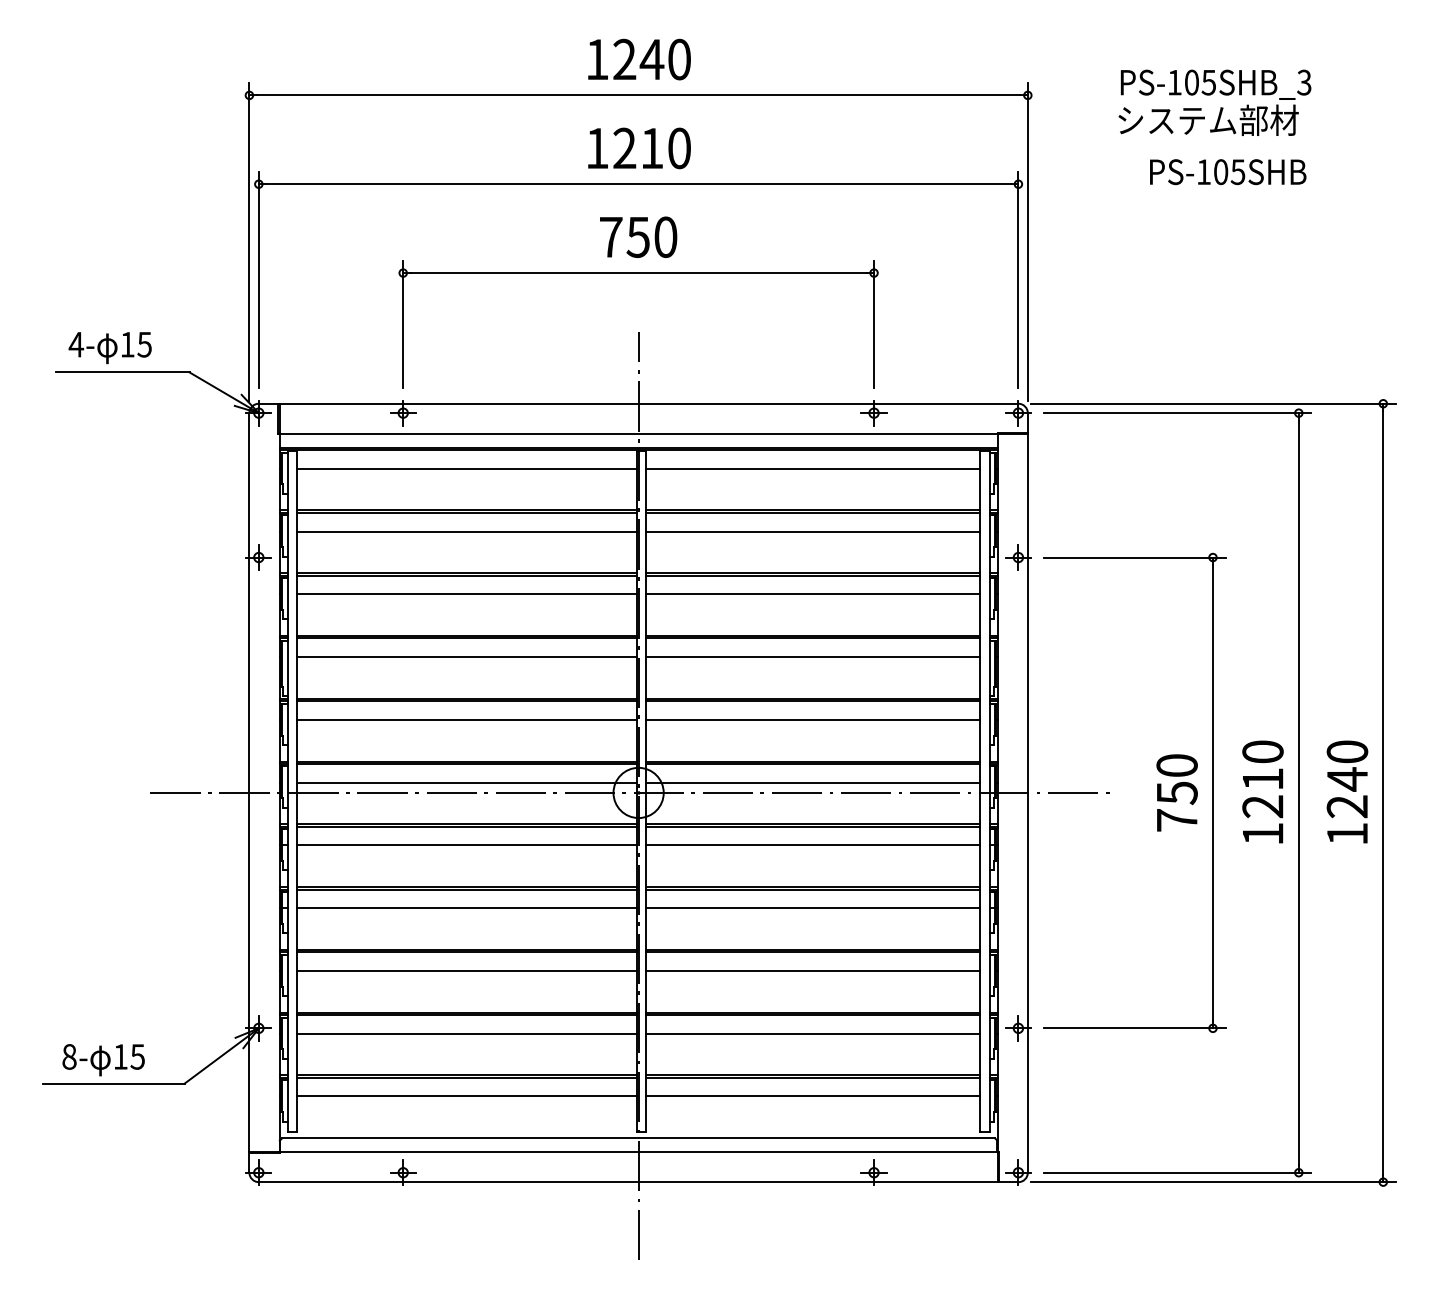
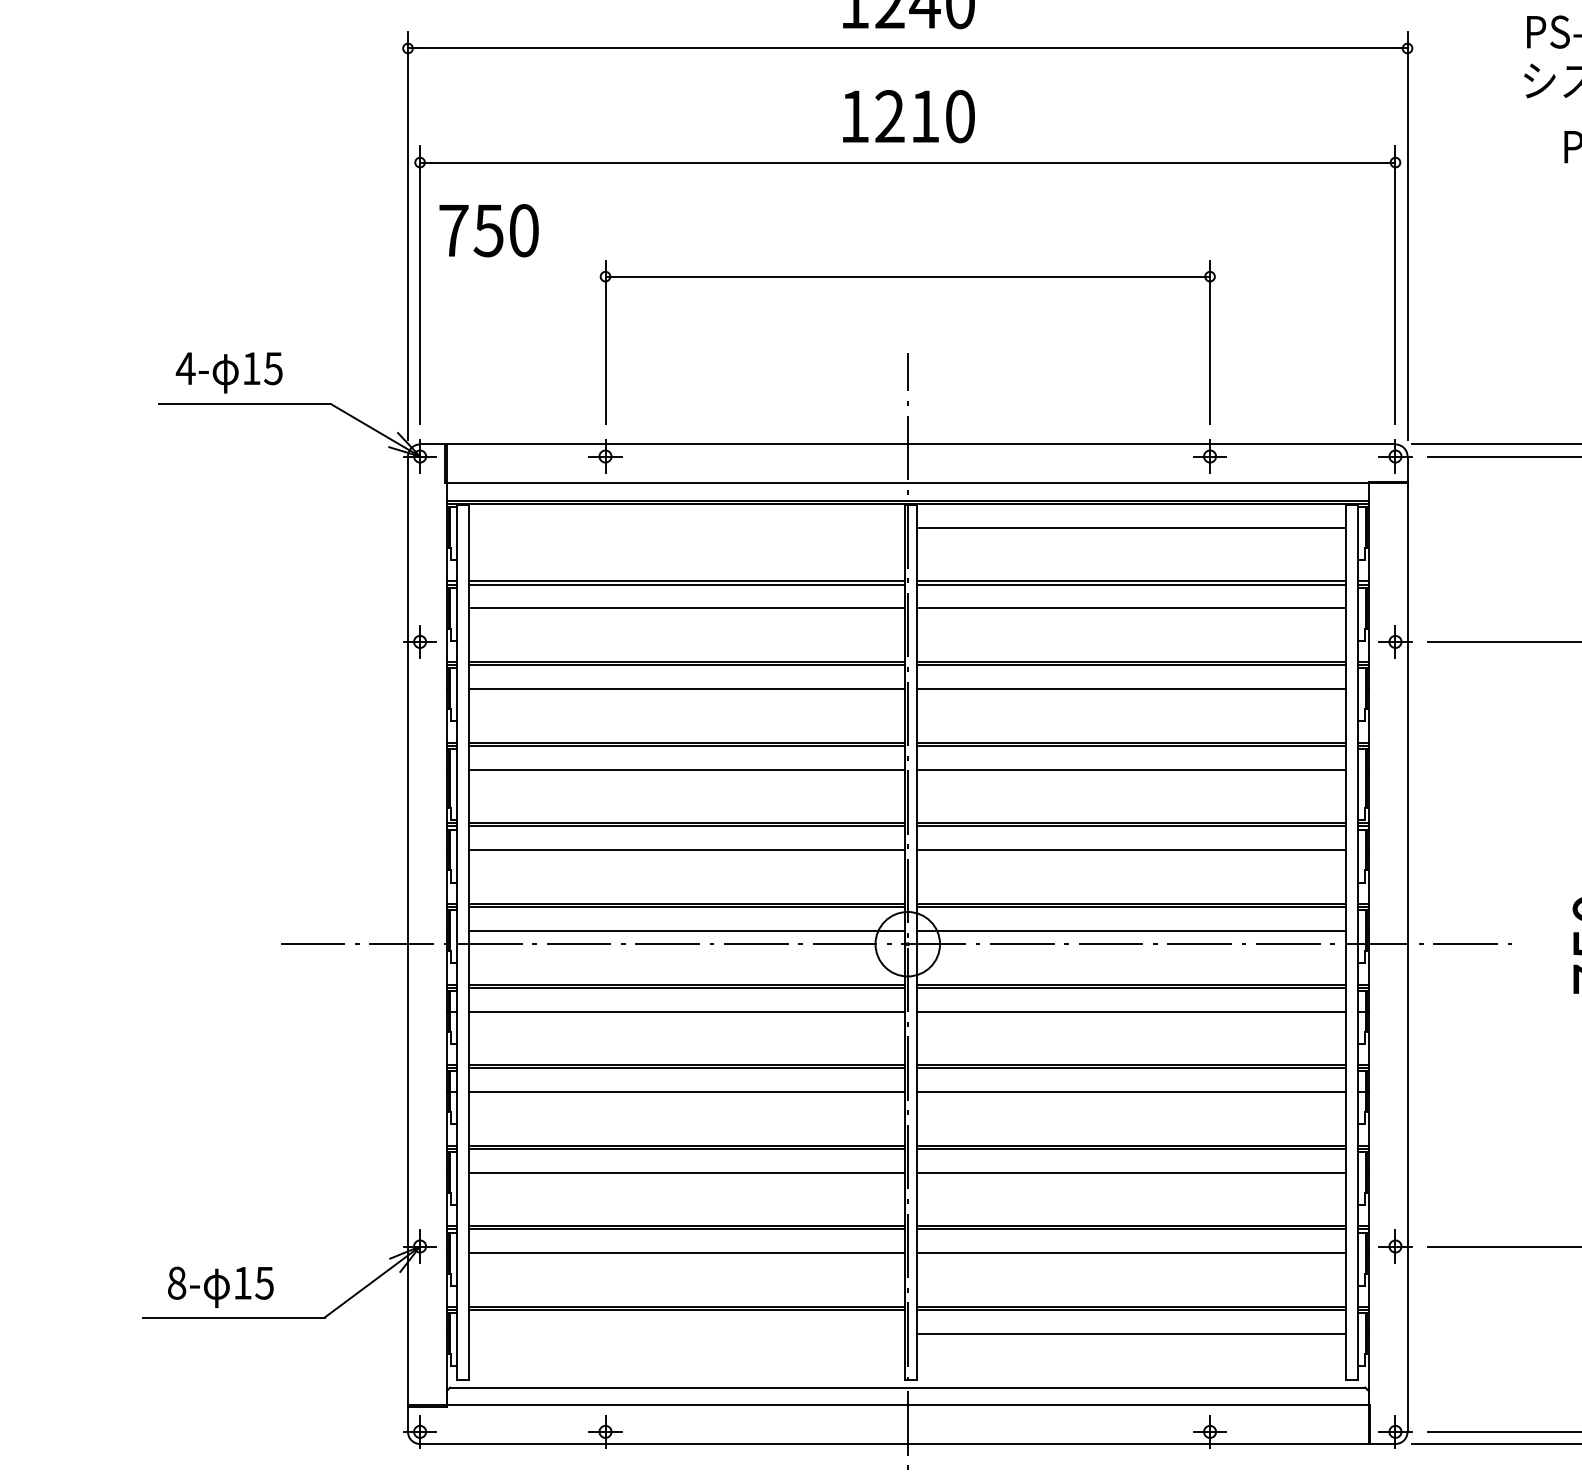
text: (638, 236) -> (489, 229), moved
line: (466, 468) -> (686, 527), removed
line: (466, 1096) -> (686, 1334), removed

